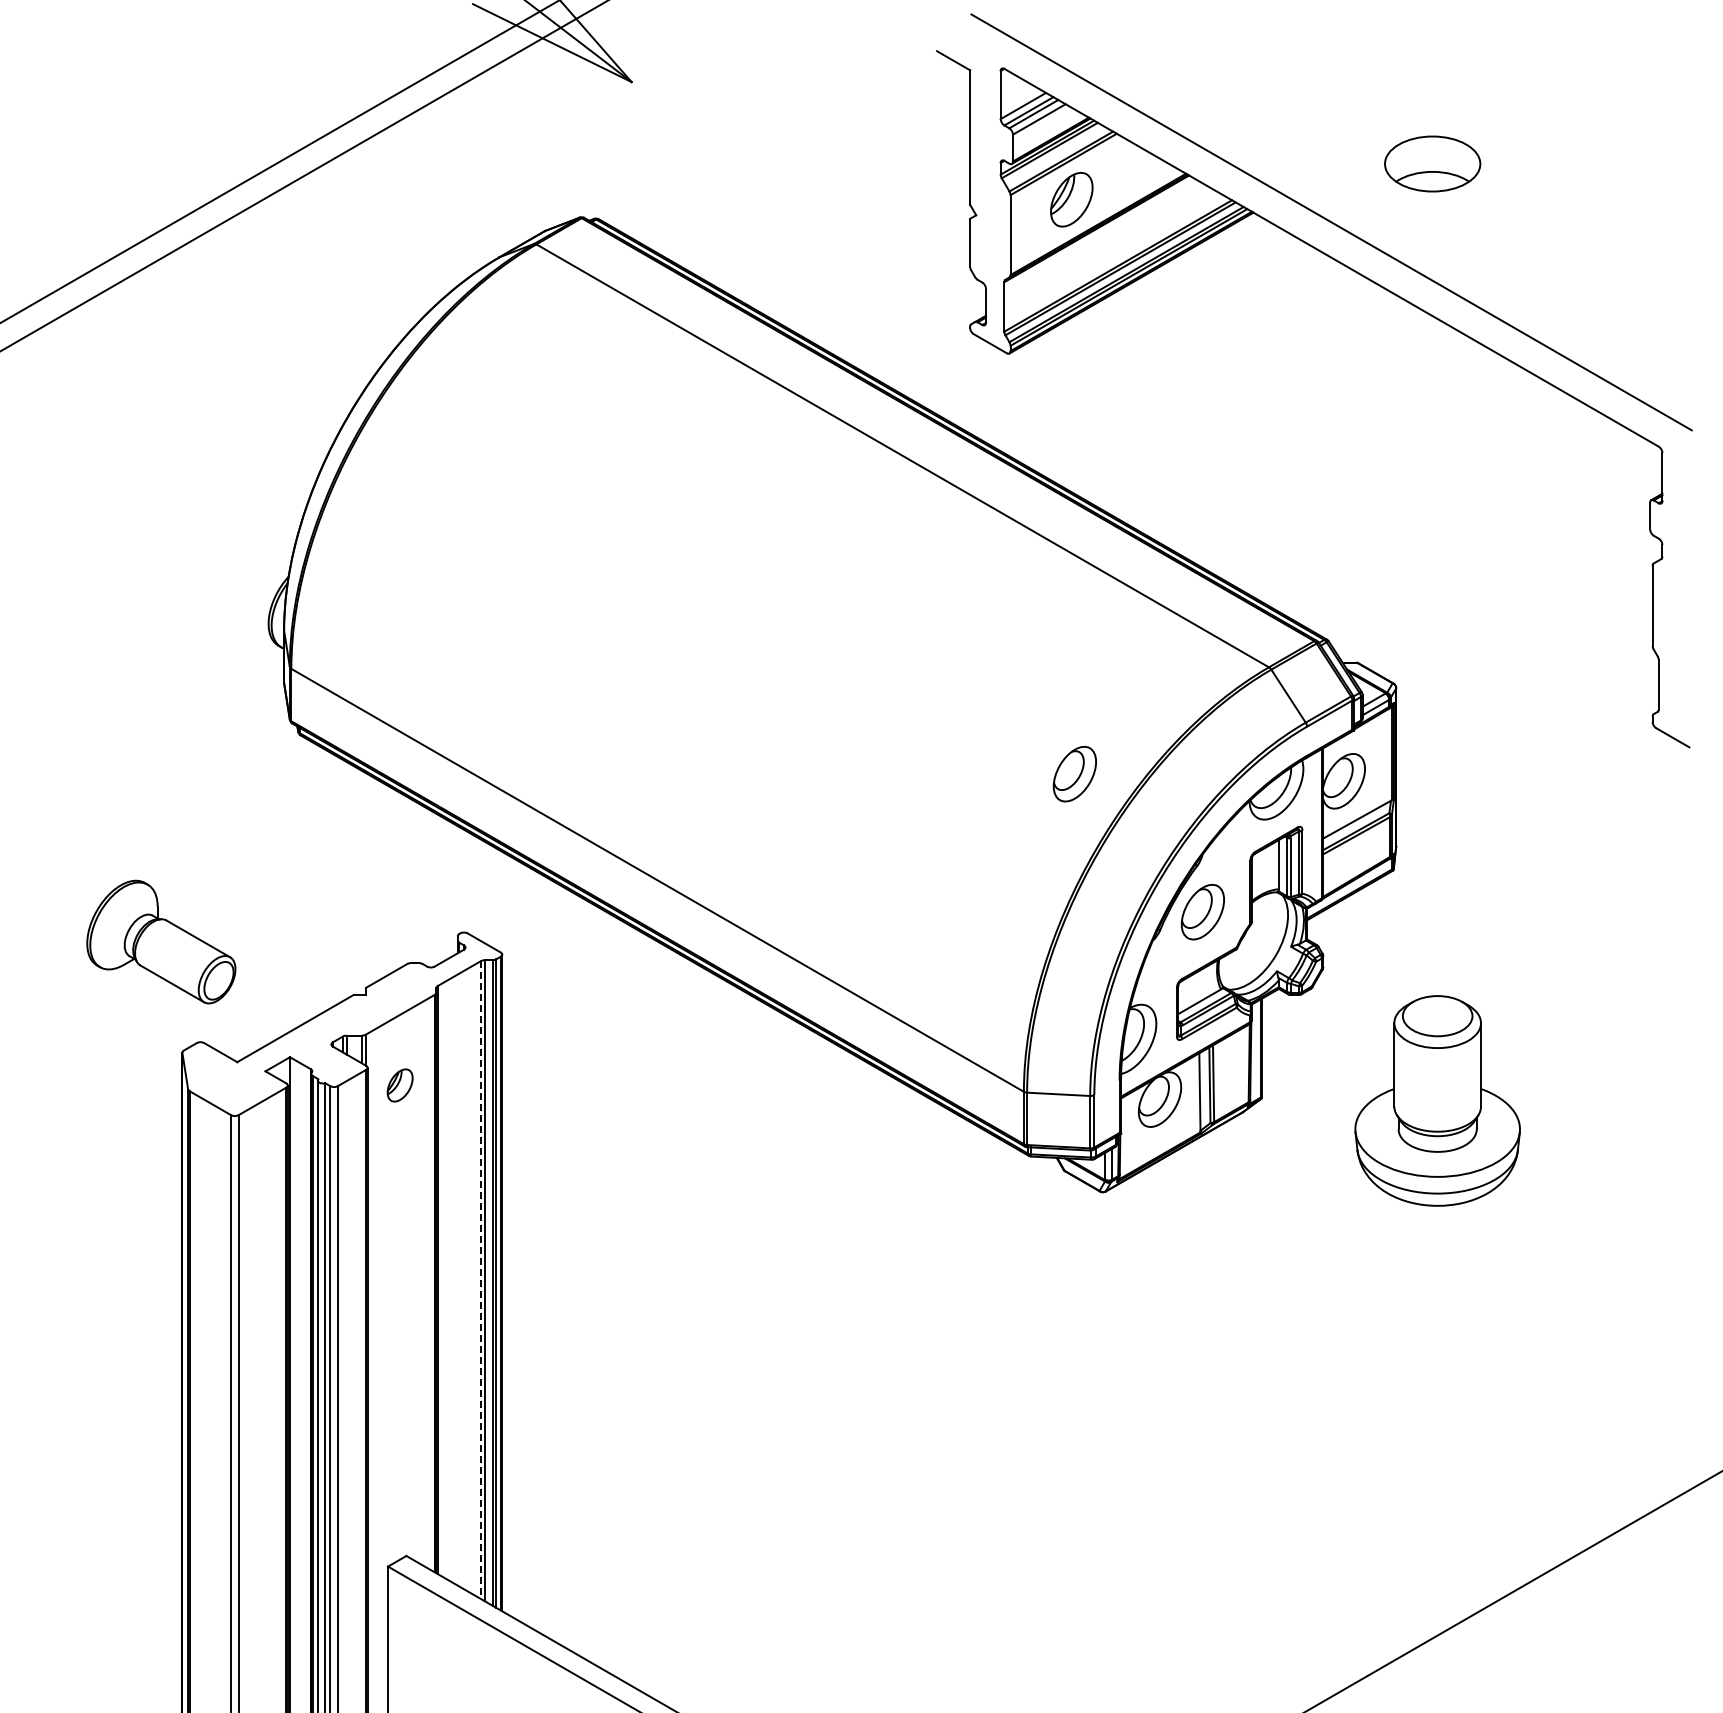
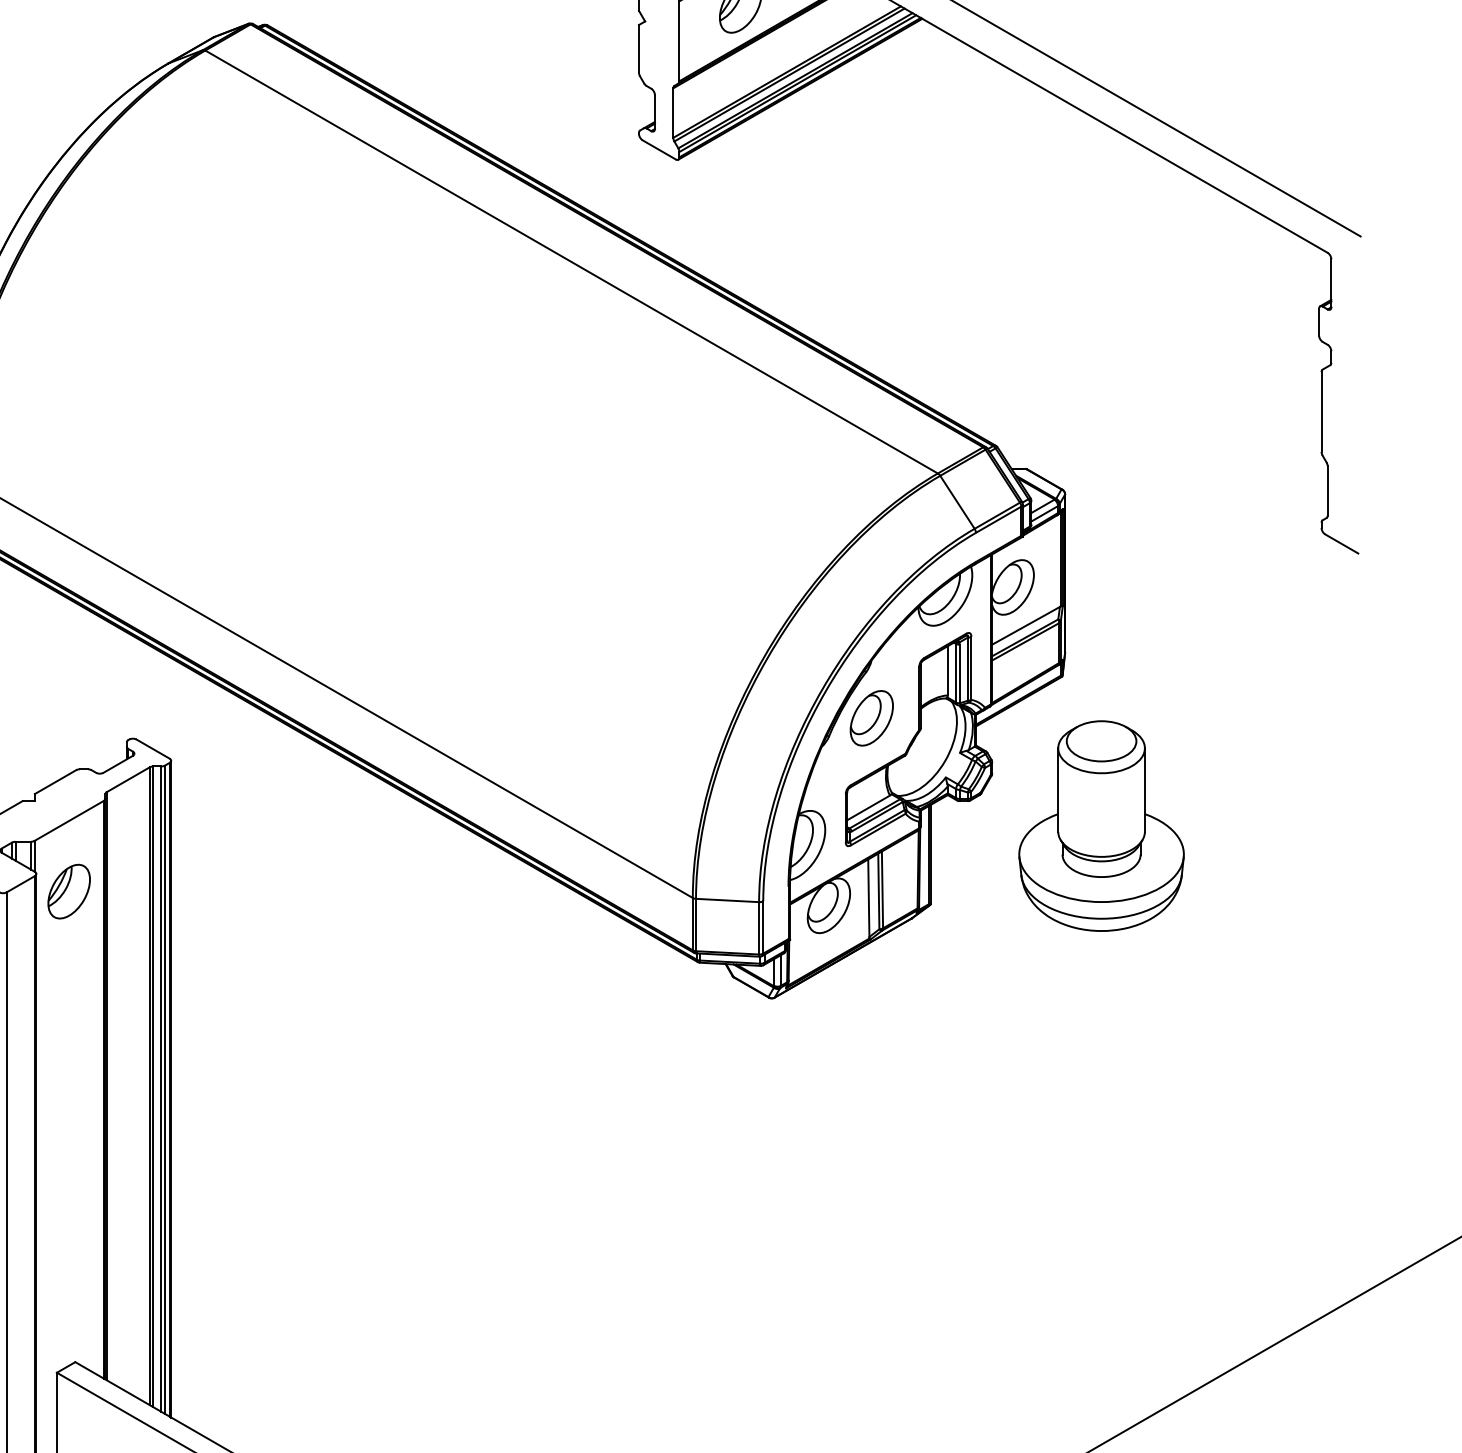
part: (1074, 773) -> (743, 579), removed
part: (399, 1085) -> (68, 891), size x1.67
part: (1437, 1100) -> (1101, 825), moved
line: (480, 1280) -> (149, 1086), dashed -> solid

